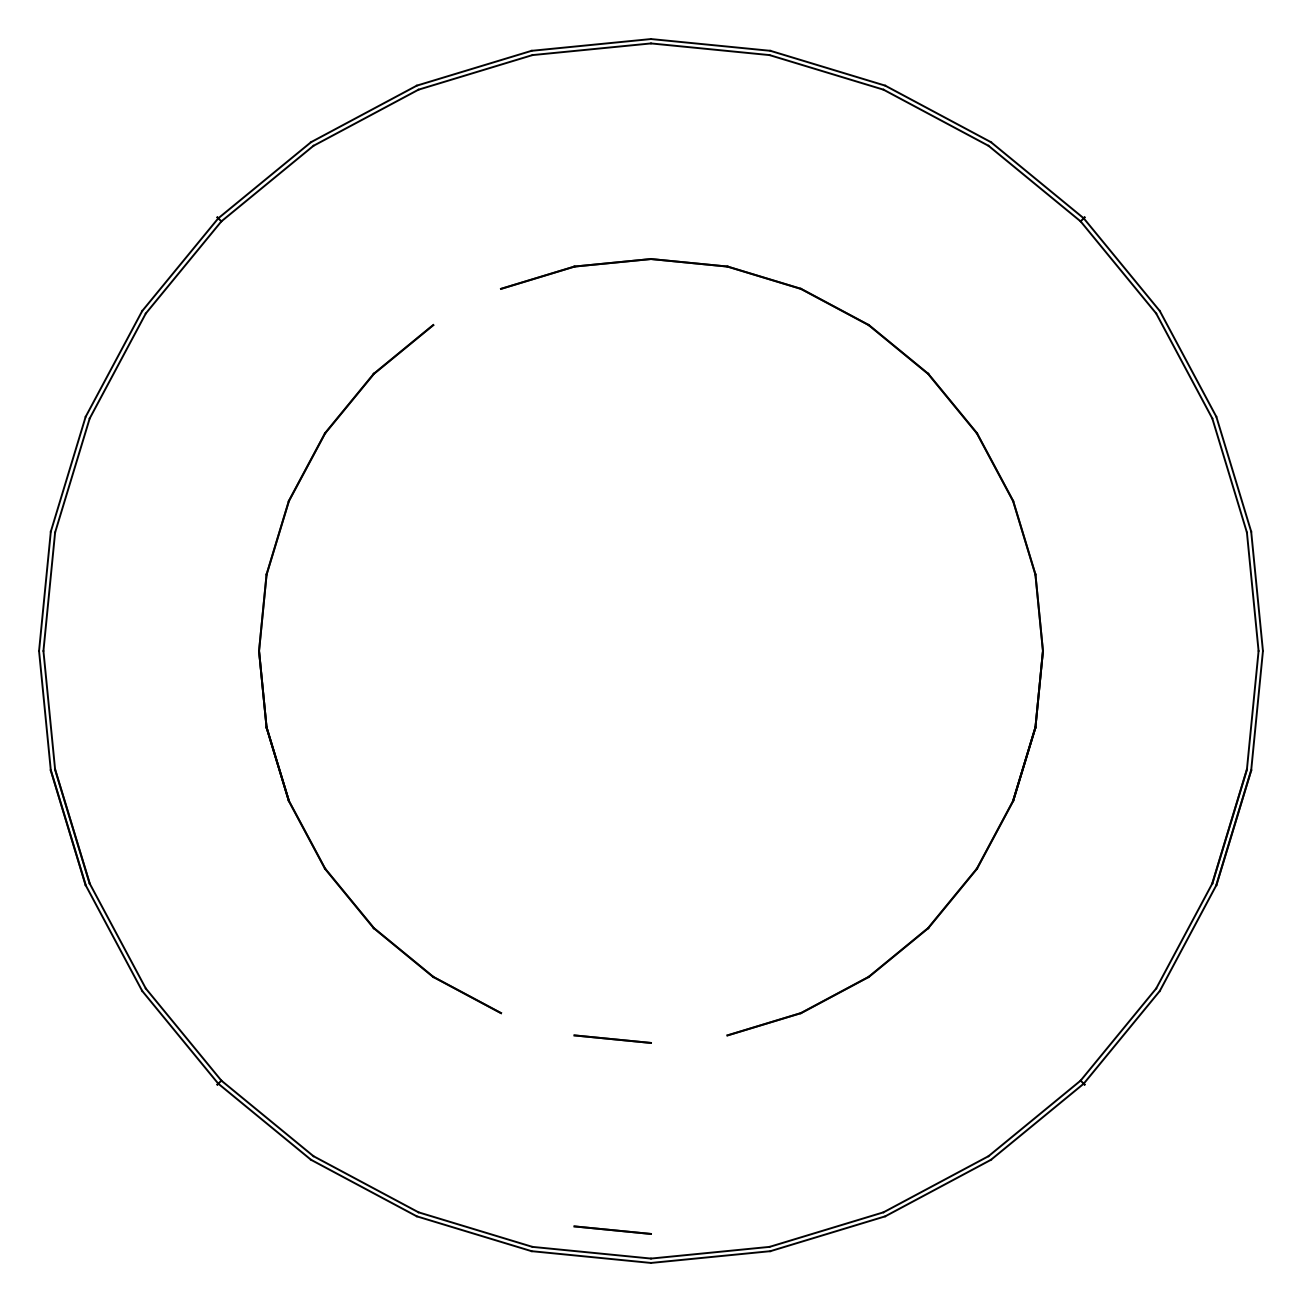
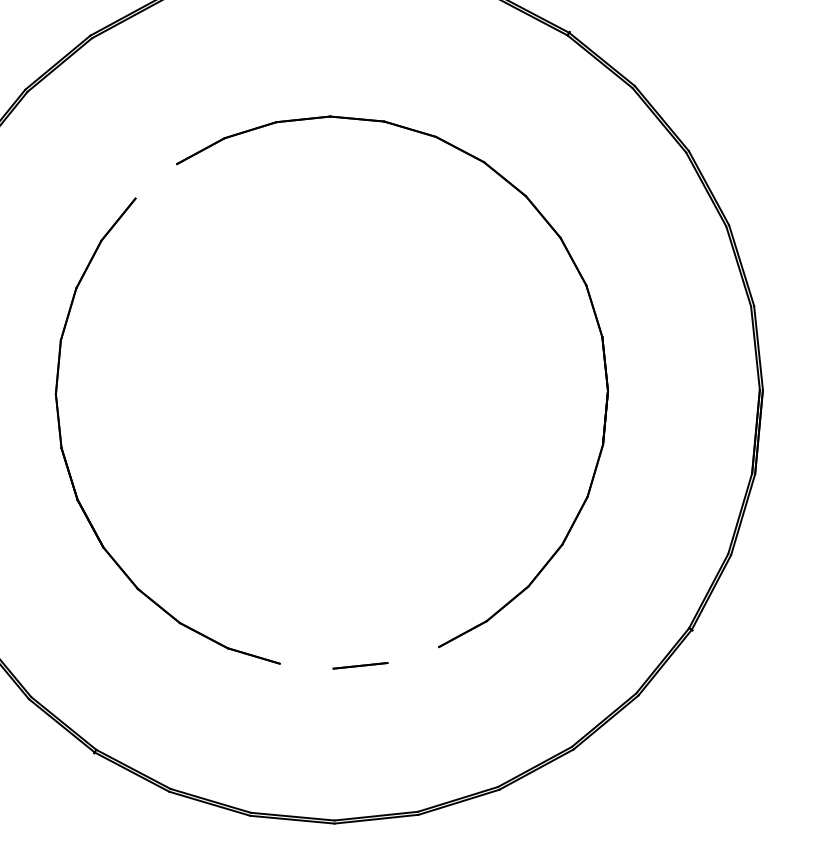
line: (612, 1229) -> (387, 797), removed

